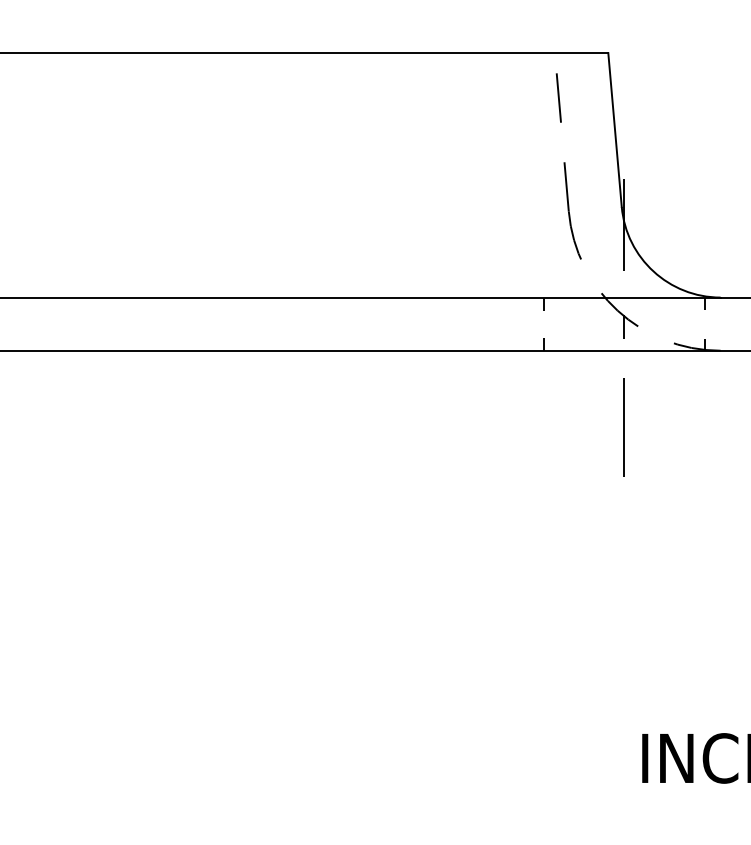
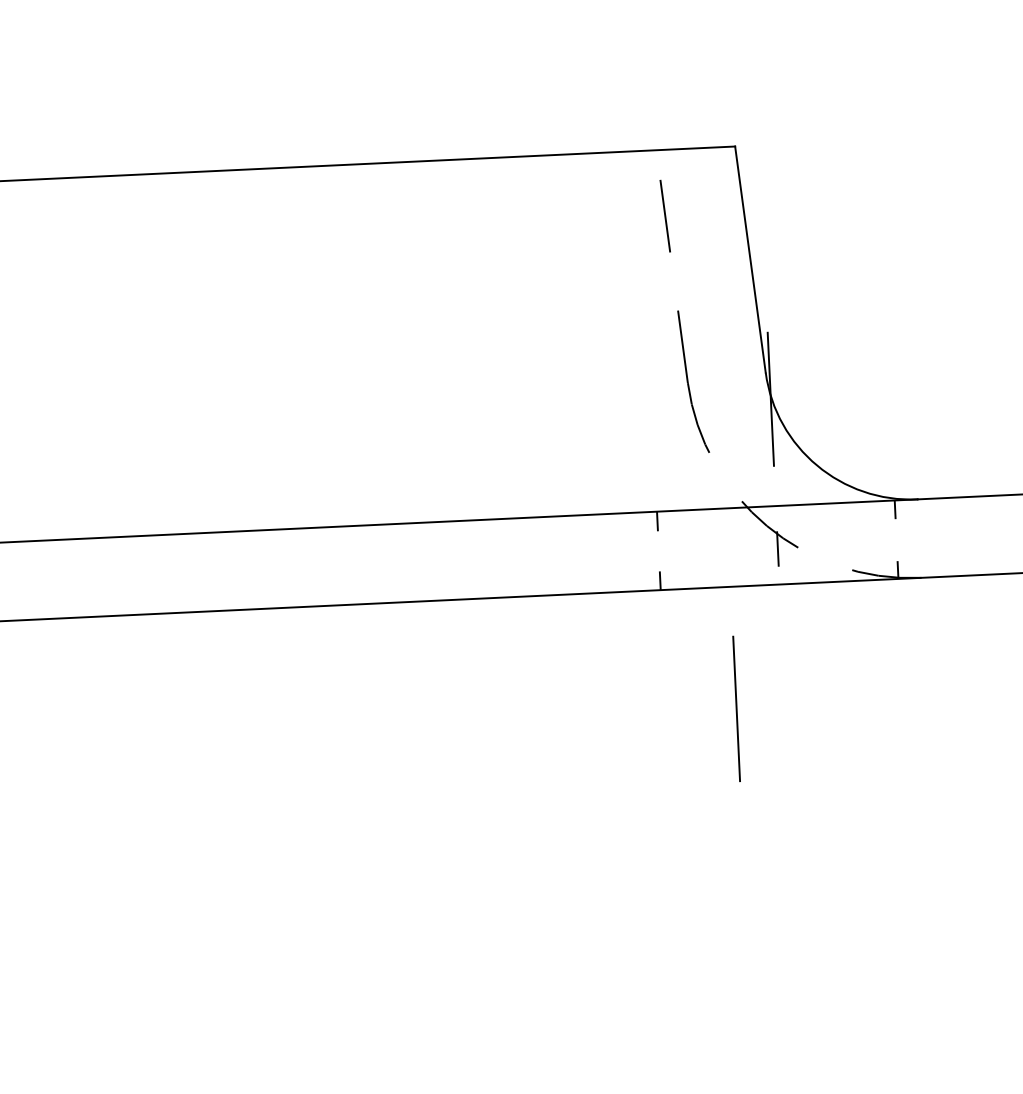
line: (623, 427) -> (735, 709), moved

